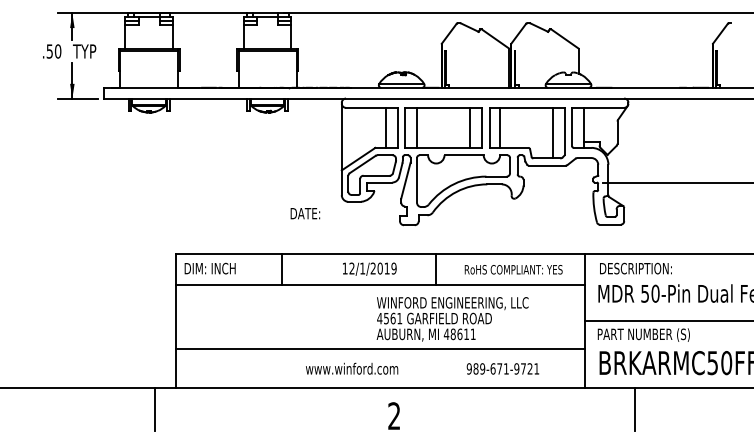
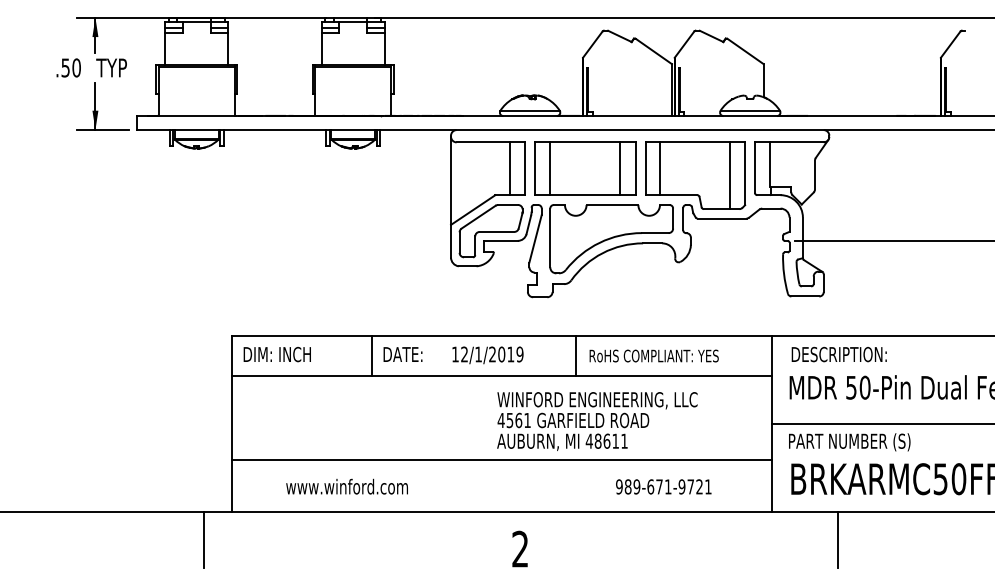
text: (305, 213) -> (403, 354), moved
text: (513, 269) -> (653, 355), moved
text: (352, 368) -> (347, 486), moved

